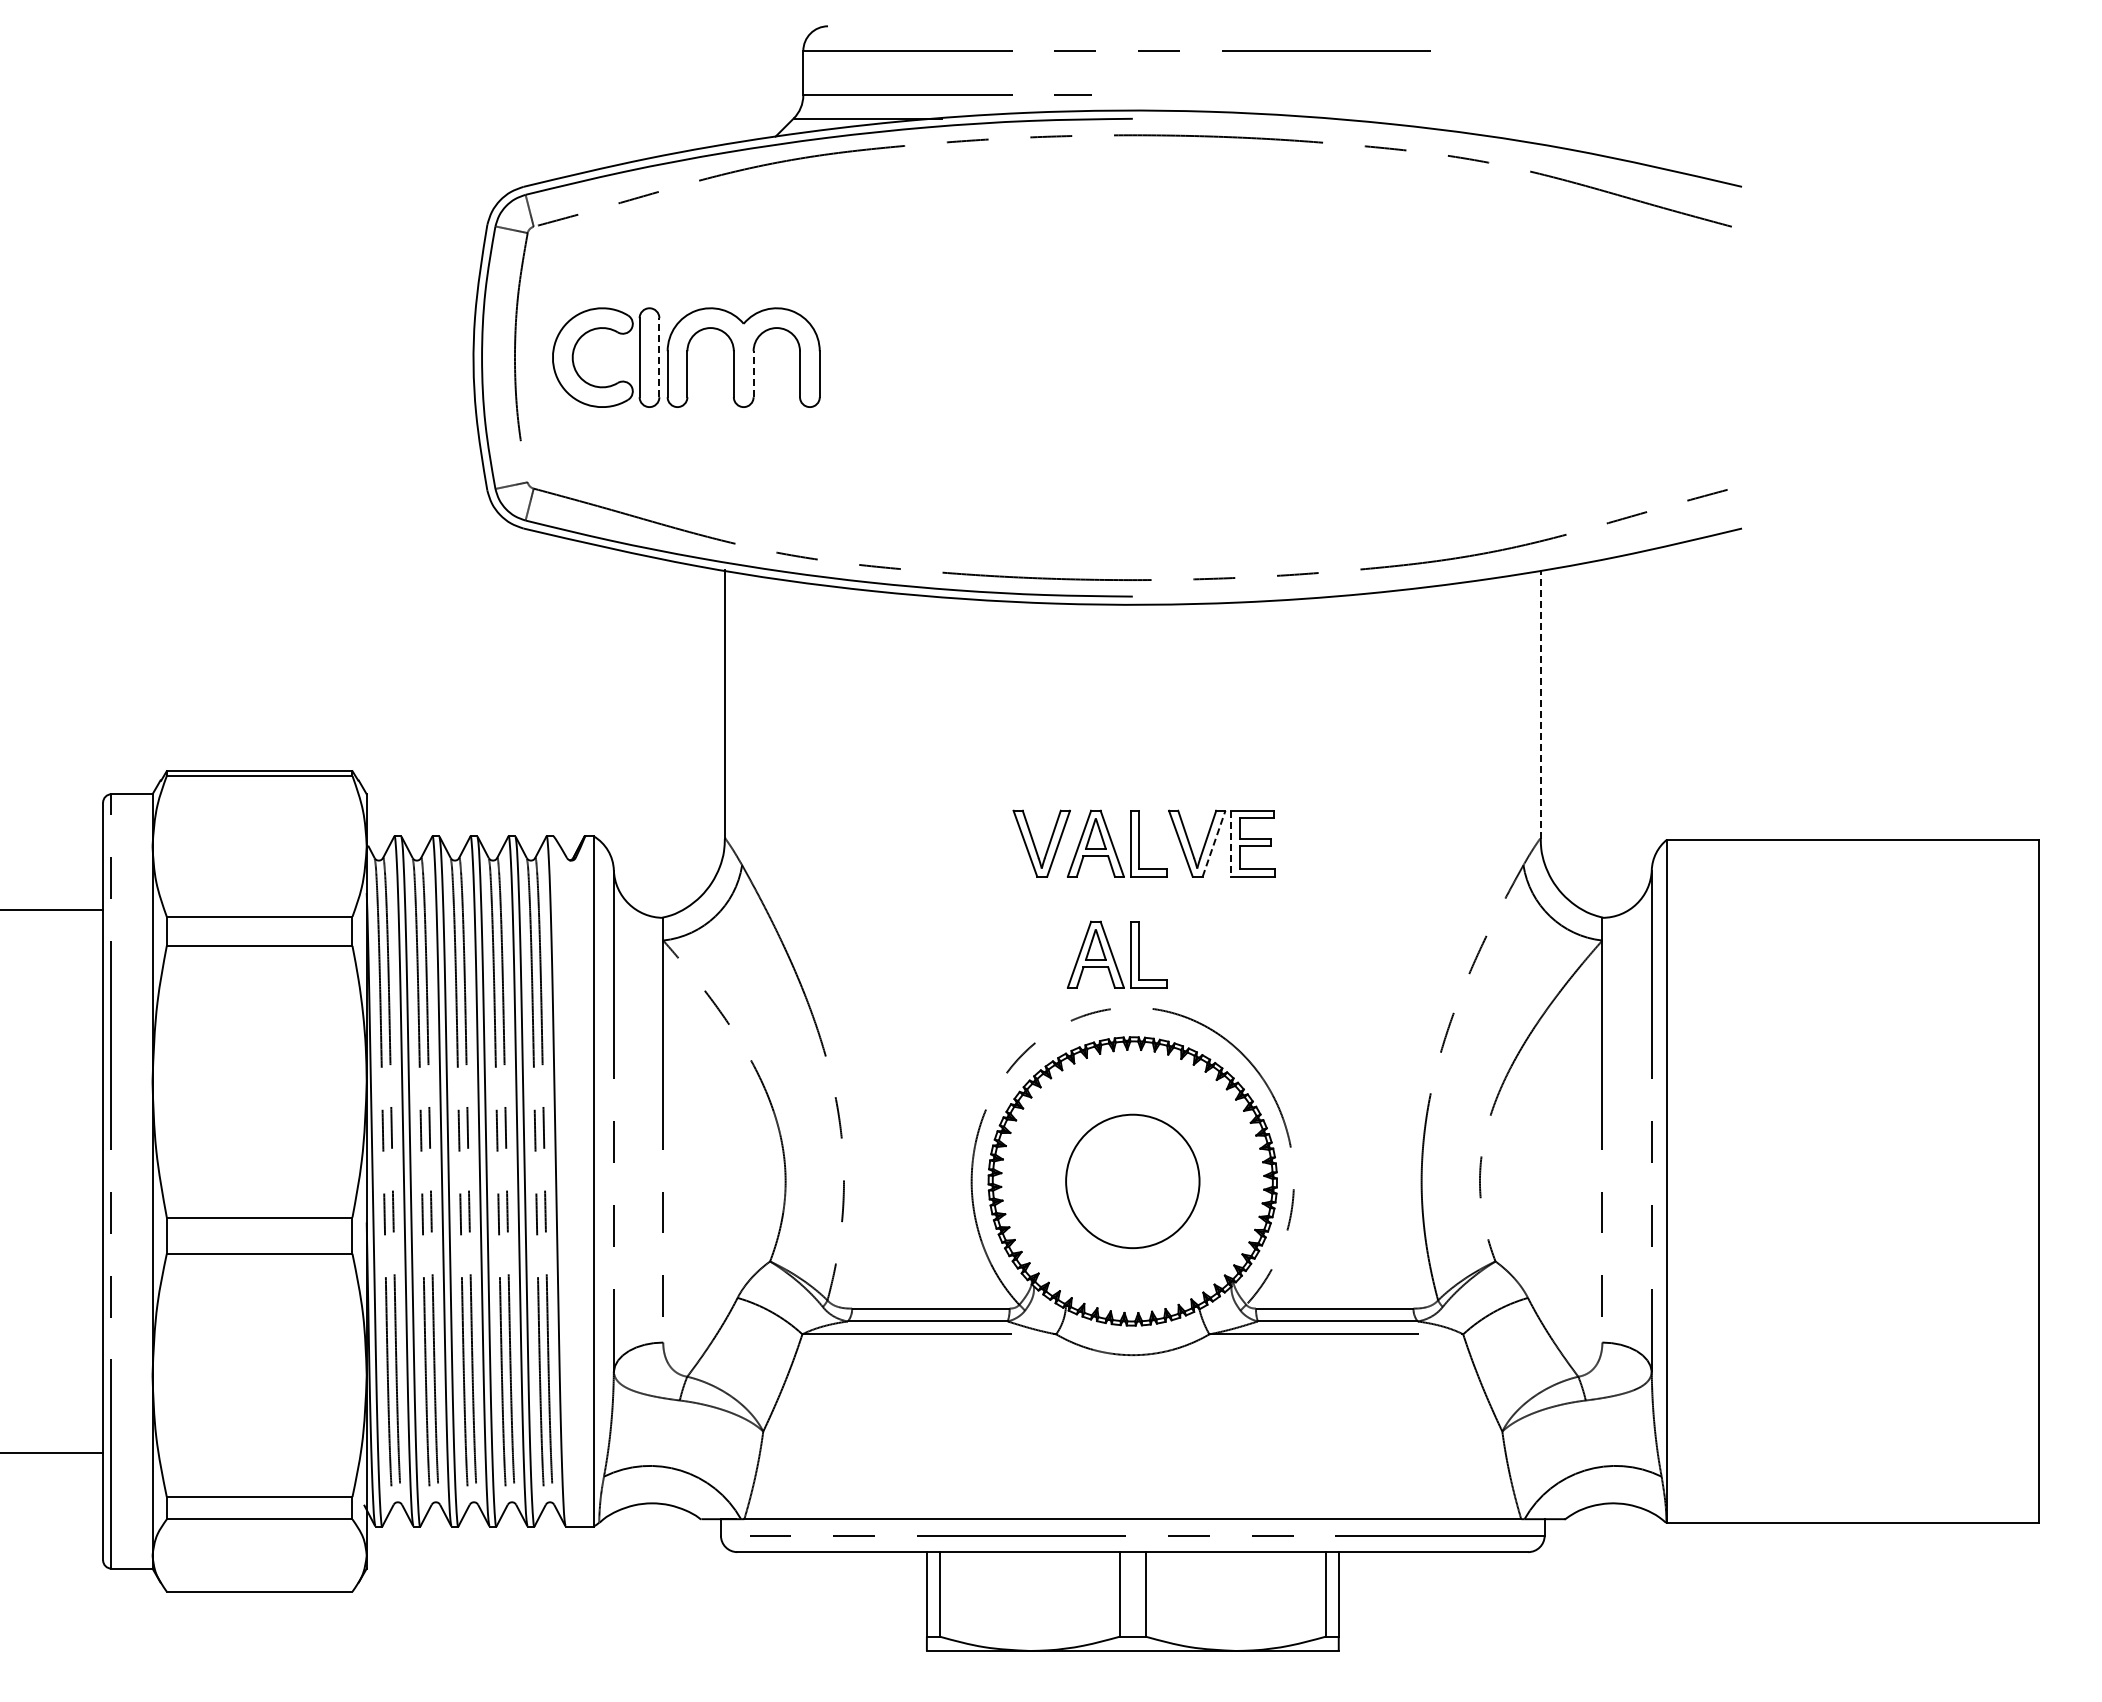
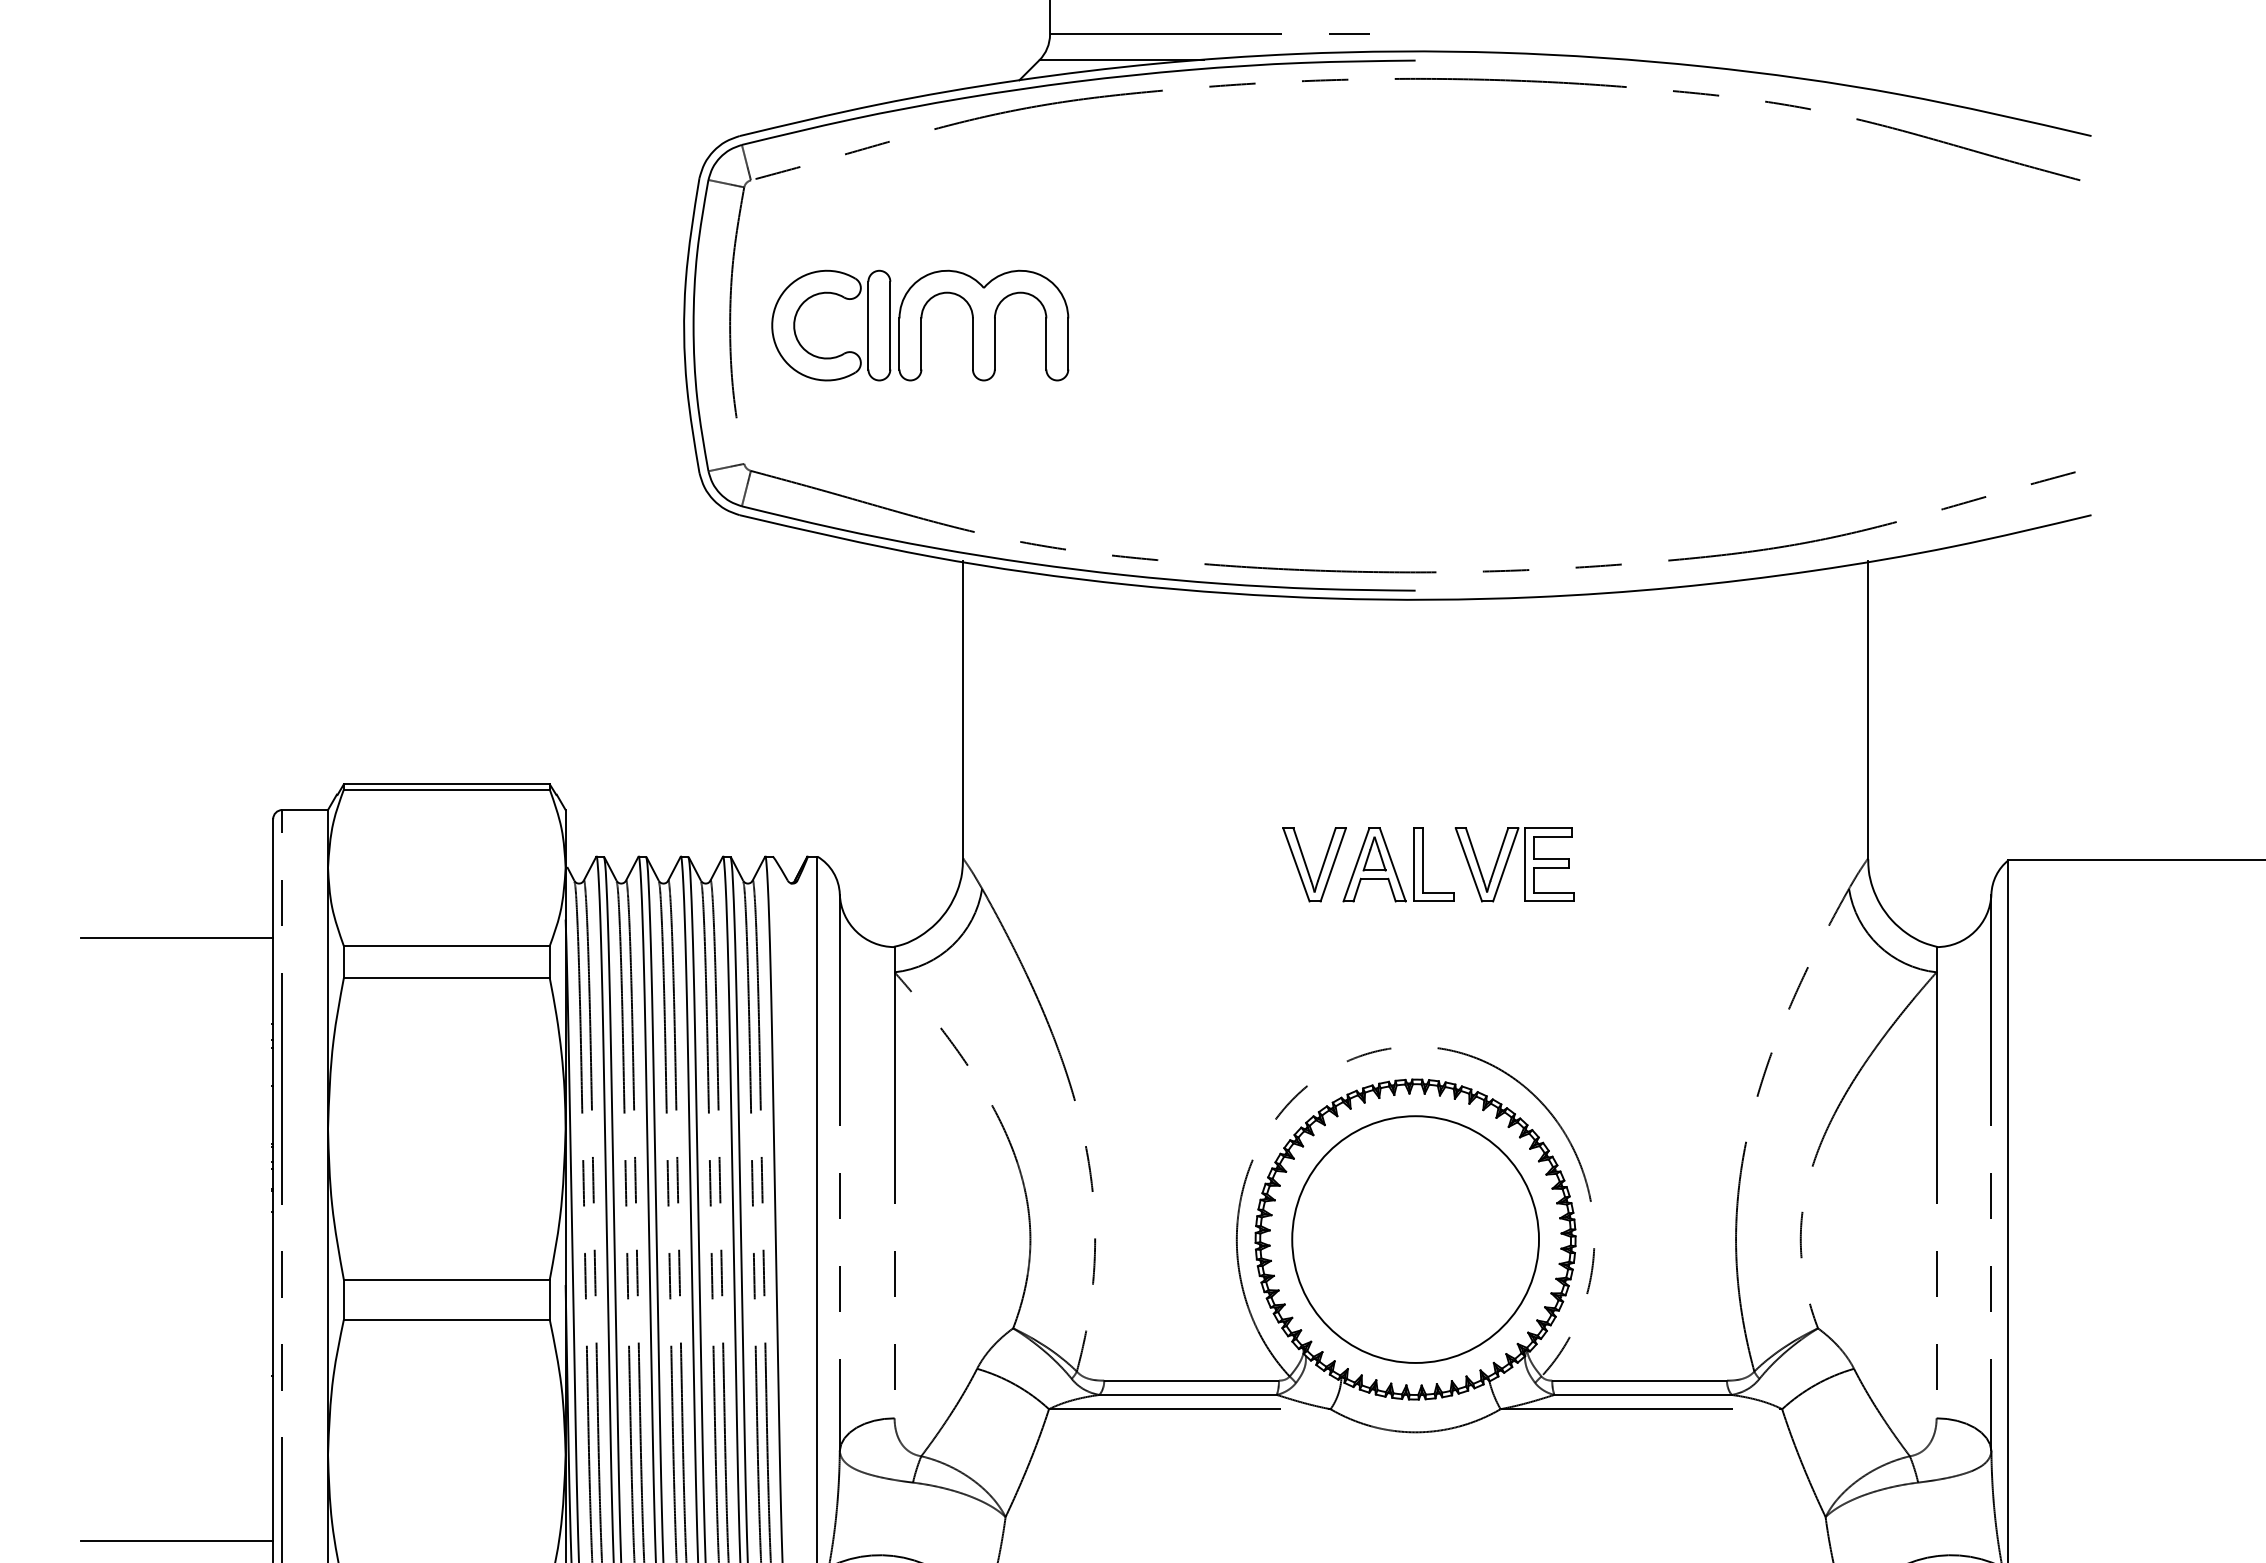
line: (659, 357) -> (890, 325), dashed -> solid
line: (753, 374) -> (994, 344), dashed -> solid
line: (1540, 703) -> (1867, 709), dashed -> solid
line: (1214, 843) -> (1506, 864), dashed -> solid
line: (1231, 843) -> (1525, 864), dashed -> solid
part: (1117, 954) -> (1398, 987), removed
circle: (1132, 1181) -> (1415, 1239), size x1.67

